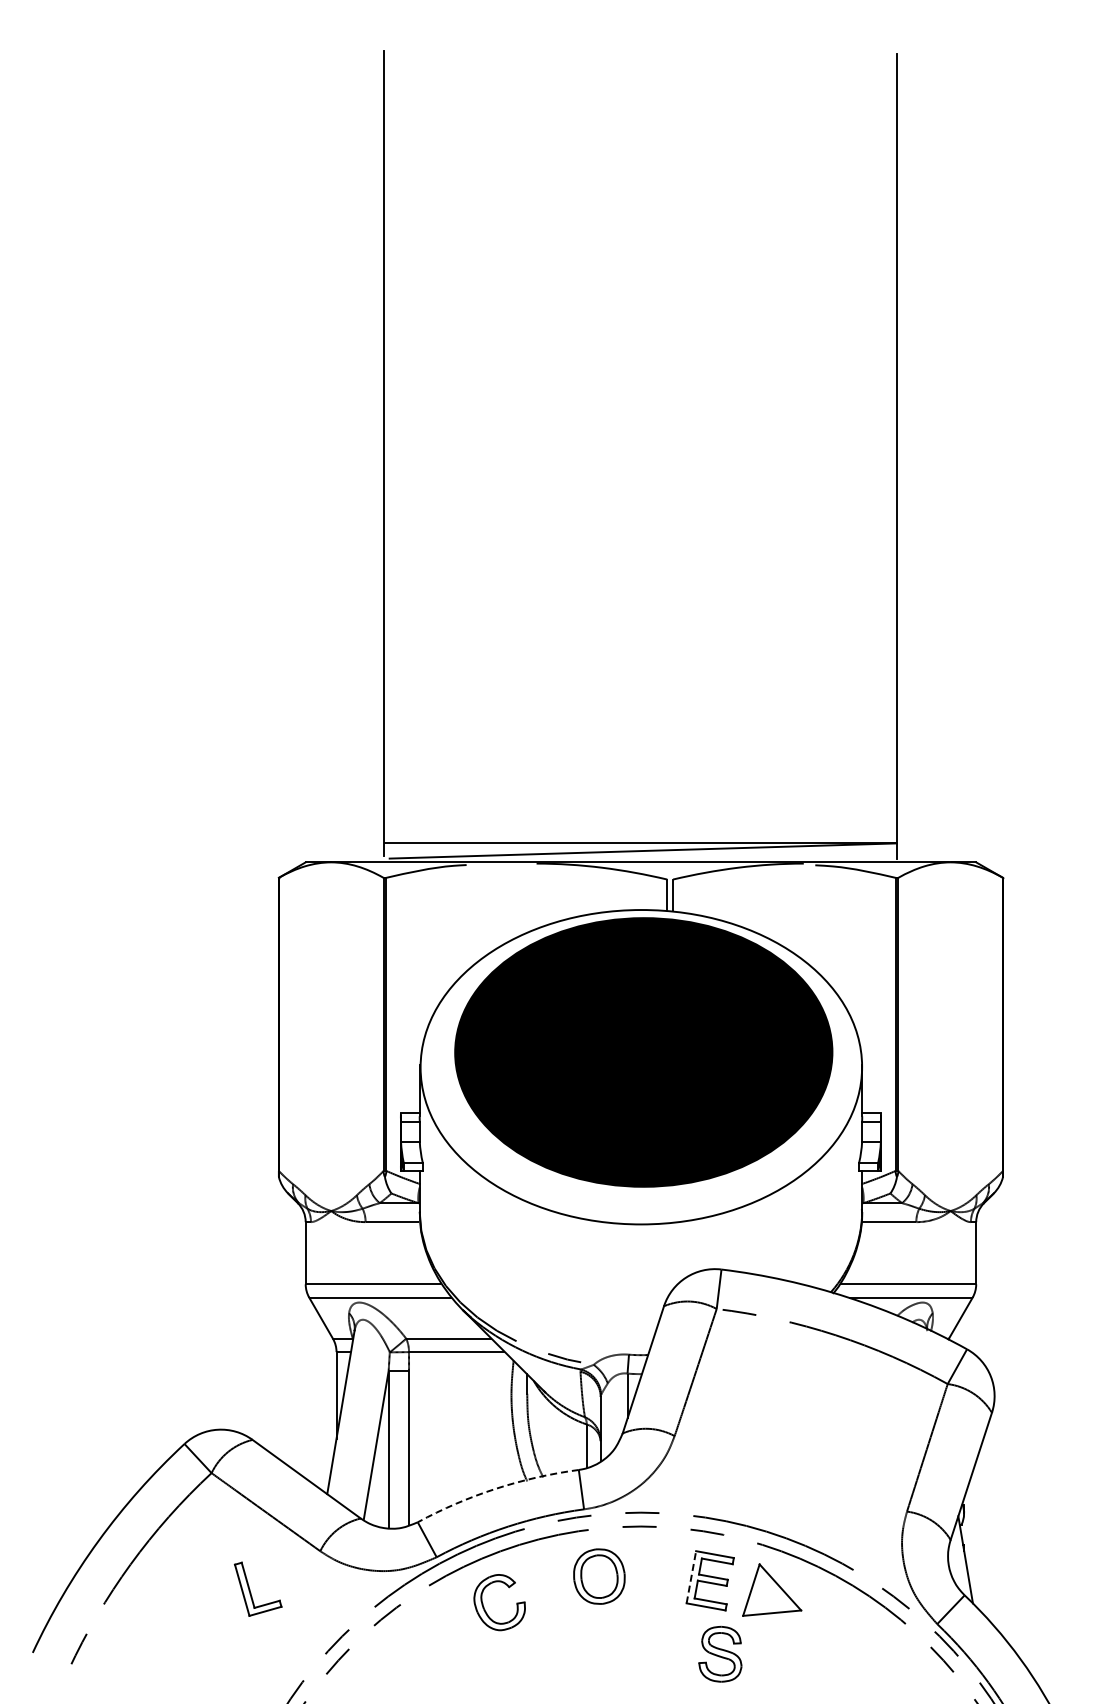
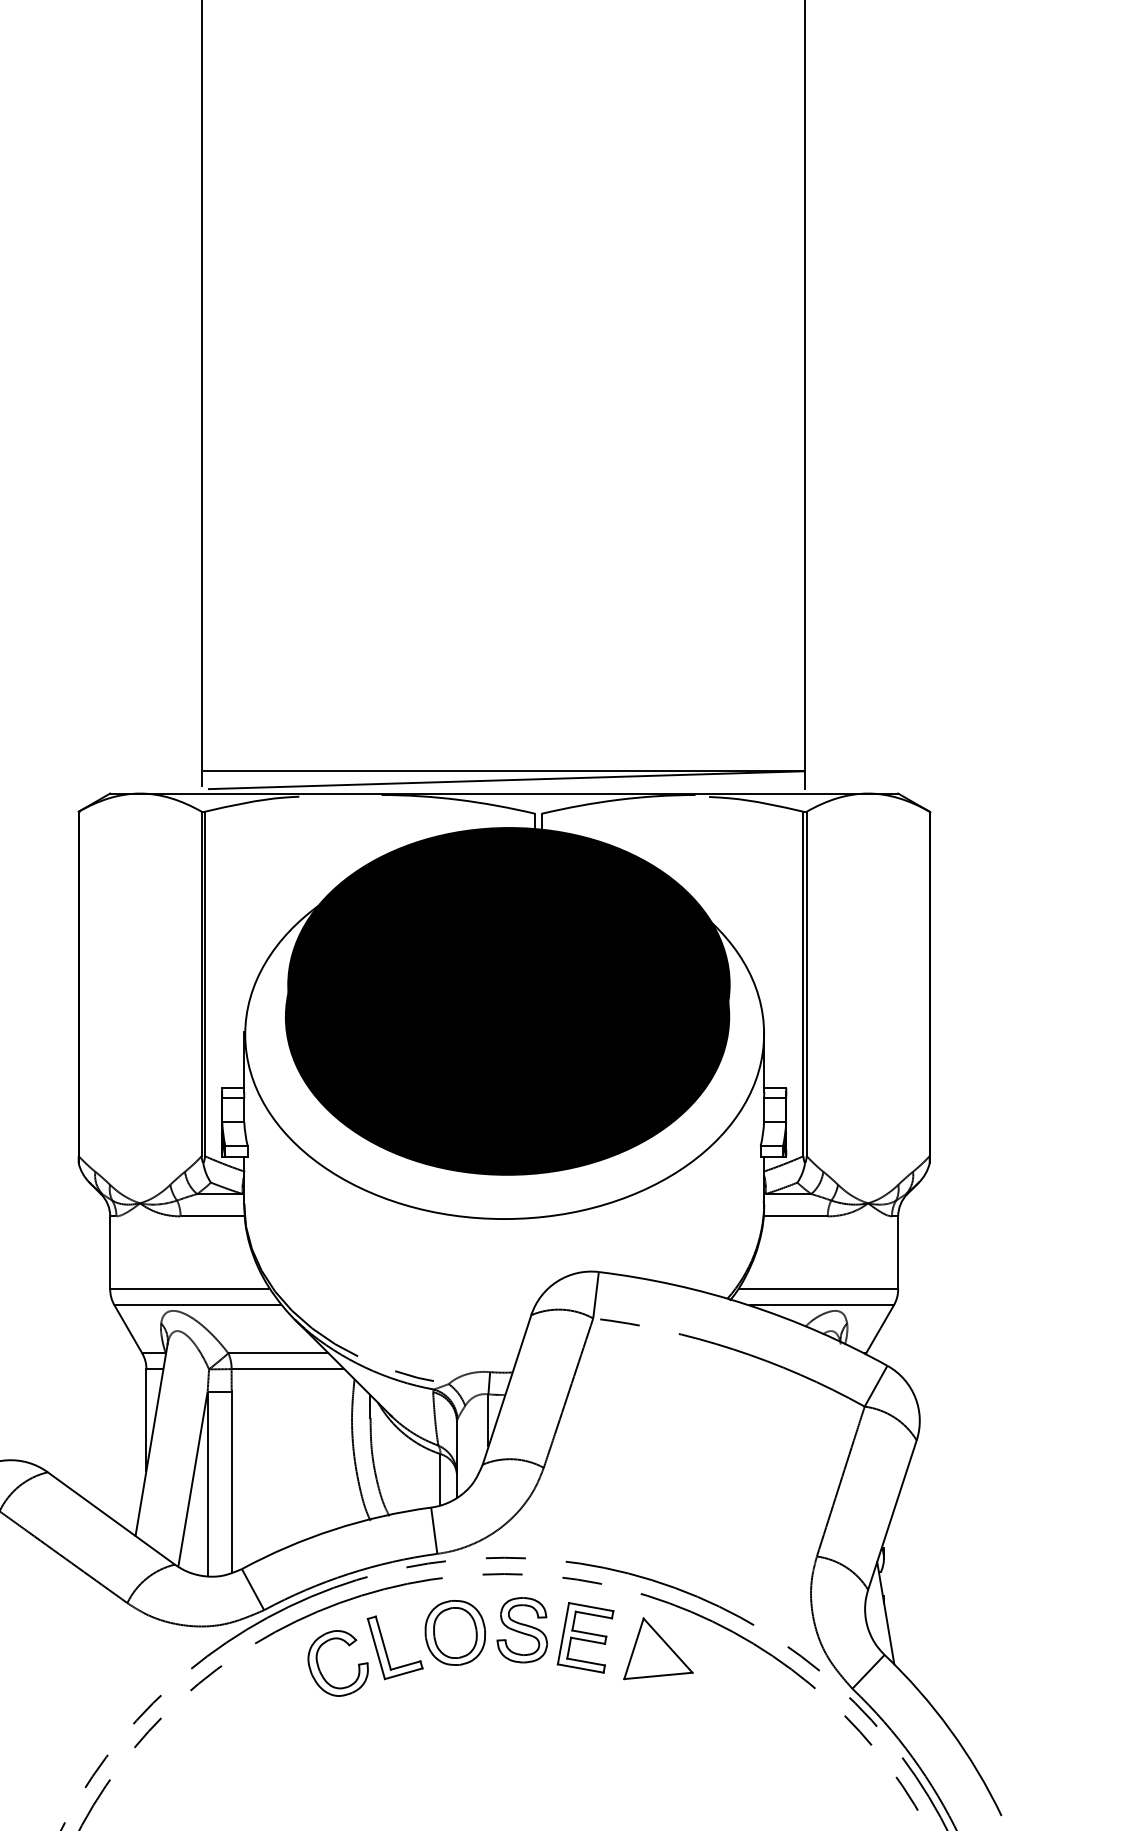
fill: (644, 1024) -> (508, 984), added
arc: (495, 1488) -> (333, 1529), dashed -> solid
line: (691, 1577) -> (563, 1633), dashed -> solid
part: (250, 1589) -> (386, 1648), moved
part: (720, 1653) -> (522, 1629), moved

